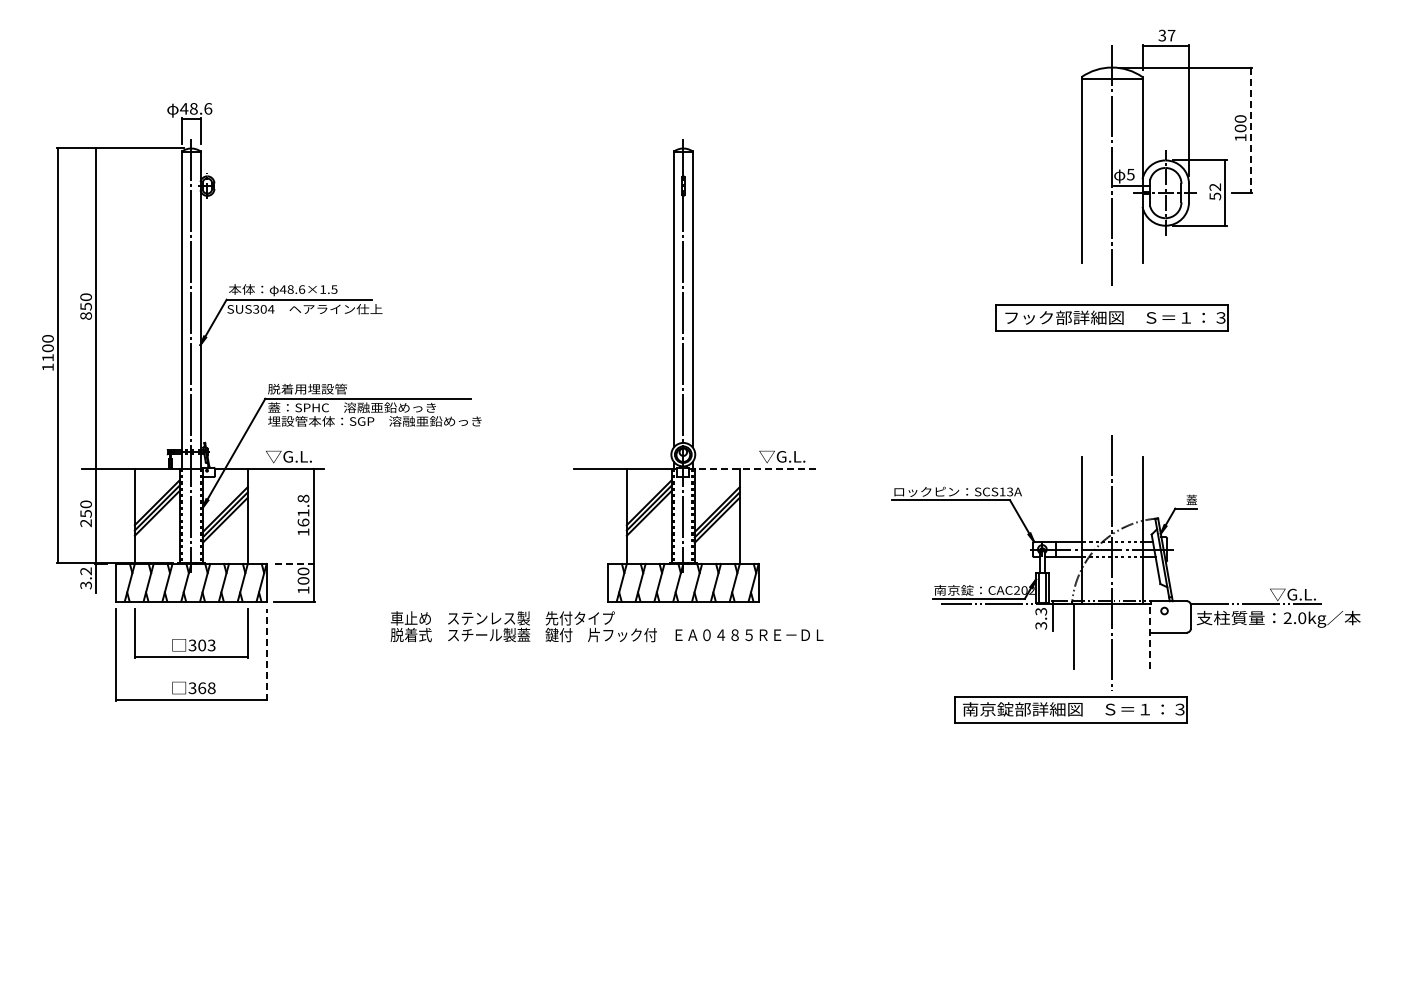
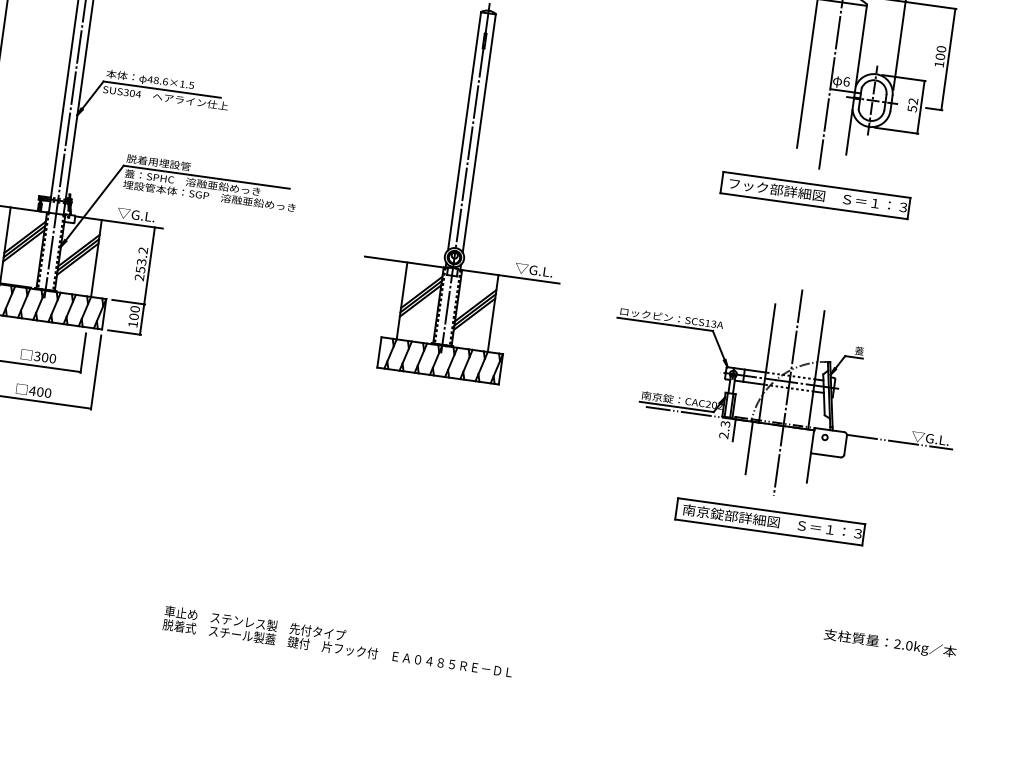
line: (1250, 130) -> (948, 59), dashed -> solid
text: (1130, 174) -> (846, 81), 5 -> 6
line: (754, 468) -> (510, 276), dashed -> solid
text: (303, 515) -> (141, 264), 161.8 -> 253.2
line: (294, 563) -> (128, 301), dashed -> solid
text: (1278, 618) -> (890, 643), moved
text: (1041, 625) -> (724, 435), 3.3 -> 2.3
text: (606, 626) -> (338, 641), moved
line: (1150, 636) -> (810, 456), dashed -> solid
text: (211, 645) -> (52, 358), 303 -> 300
line: (266, 655) -> (95, 372), dashed -> solid
text: (201, 688) -> (39, 392), 368 -> 400
part: (1070, 709) -> (769, 521), moved

